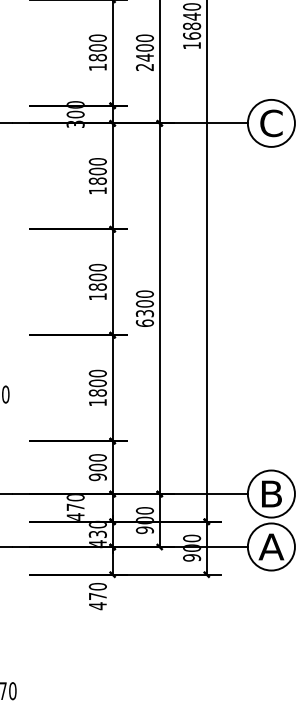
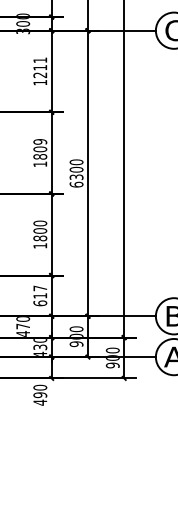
text: (97, 171) -> (40, 67), 1800 -> 1211
text: (97, 267) -> (40, 141), 1800 -> 1809
text: (97, 467) -> (40, 295), 900 -> 617
text: (97, 596) -> (40, 395), 470 -> 490

